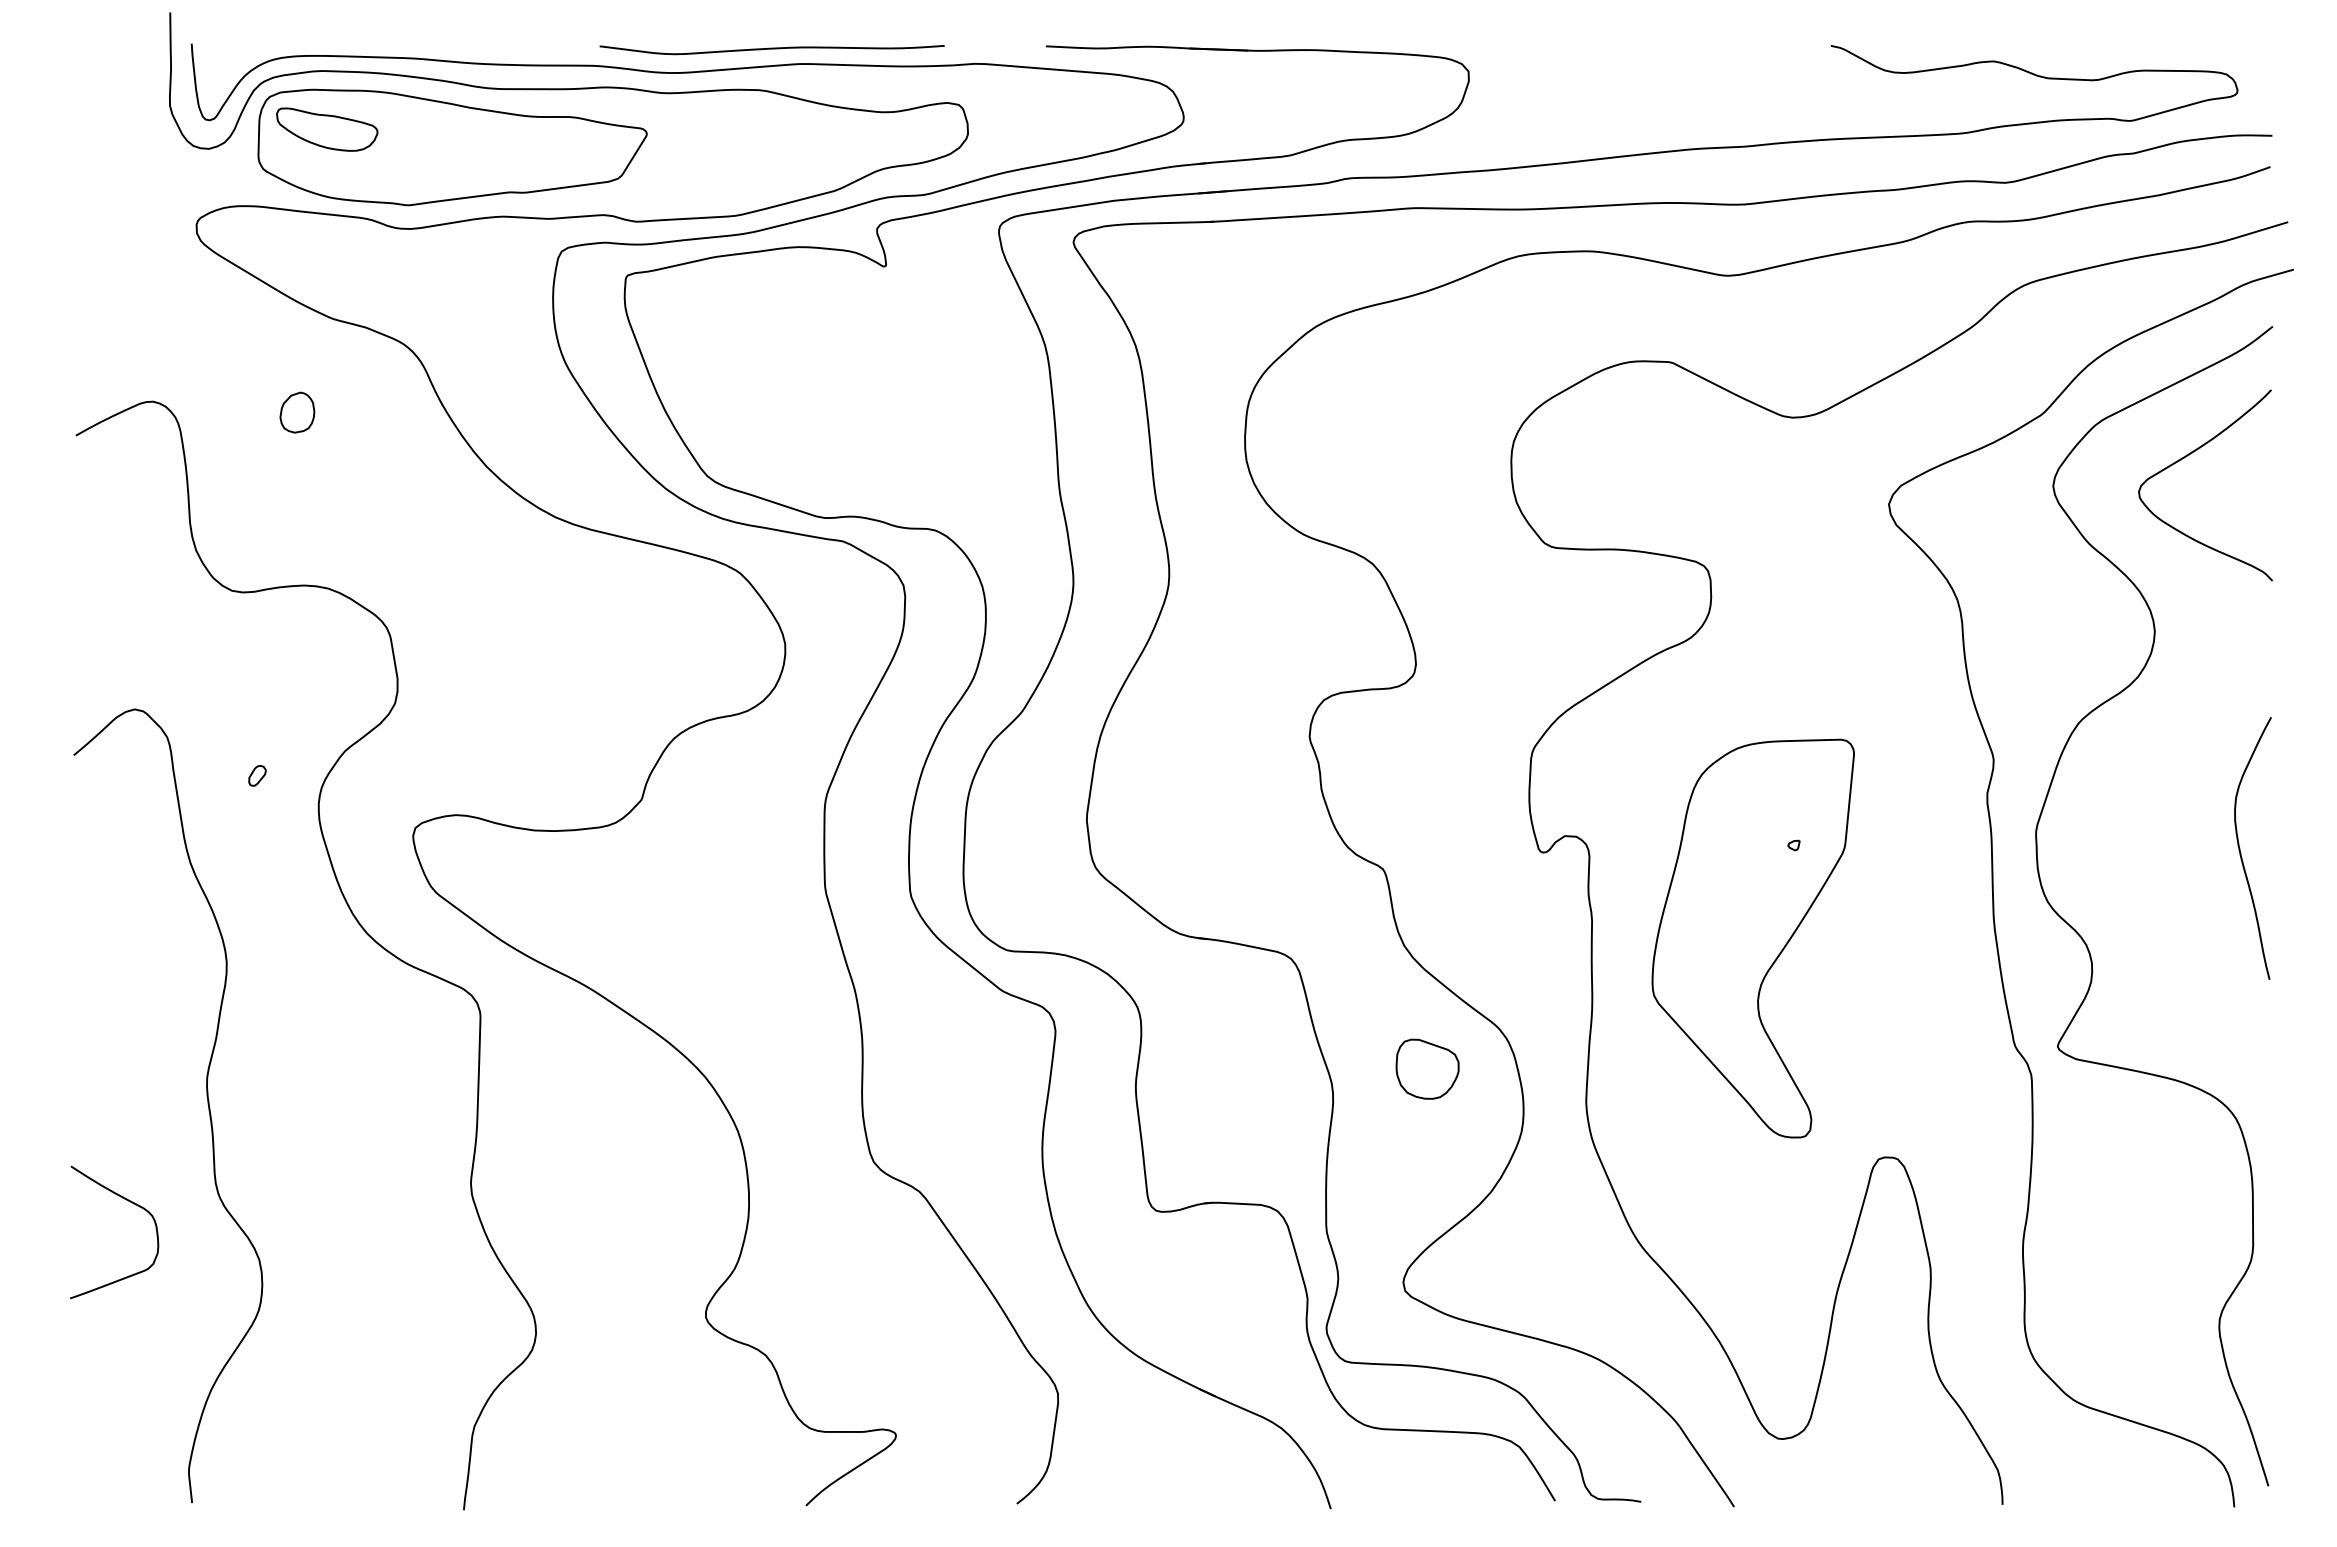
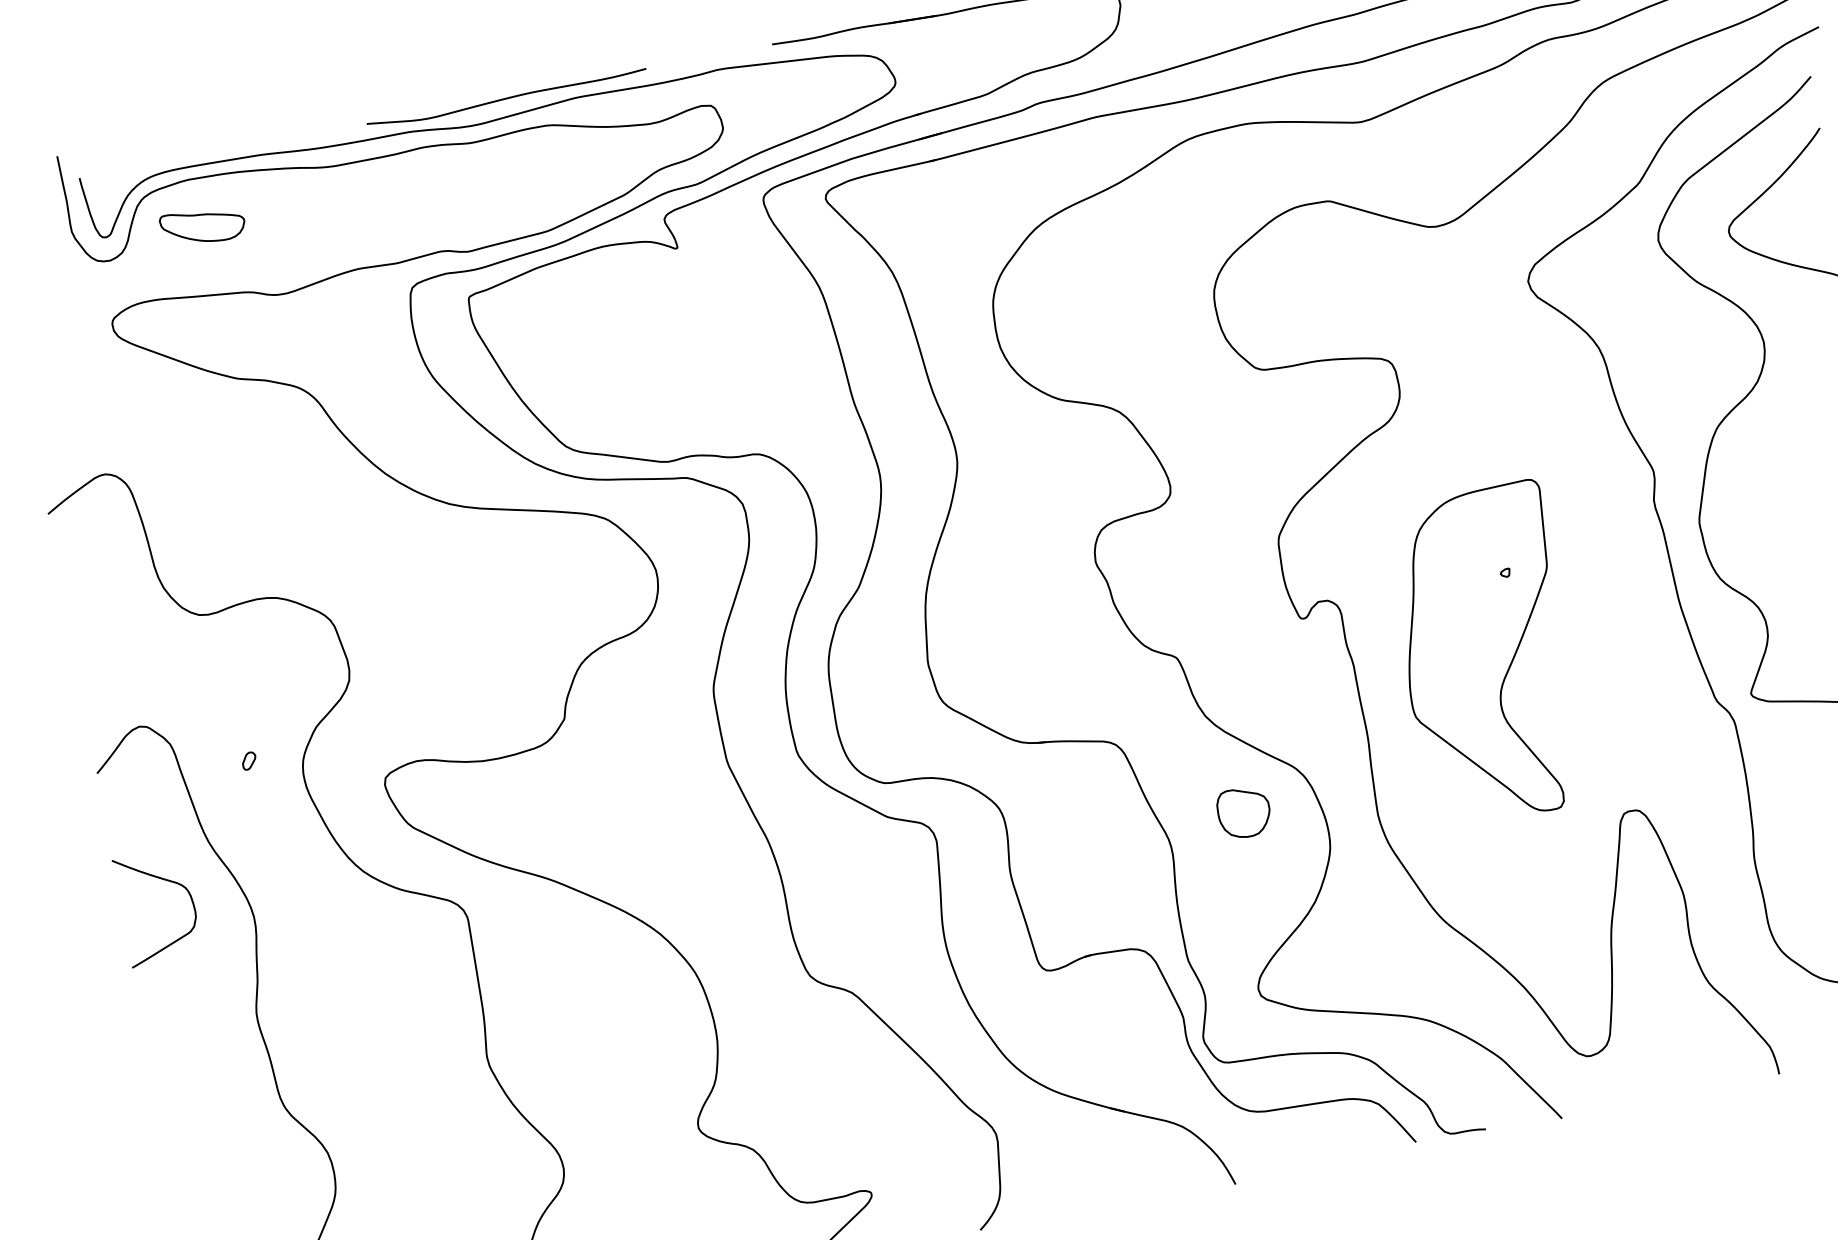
curve: (771, 49) -> (506, 99), moved
part: (452, 147) -> (307, 220), removed
part: (297, 412) -> (223, 460), removed
curve: (133, 1204) -> (168, 881), moved

